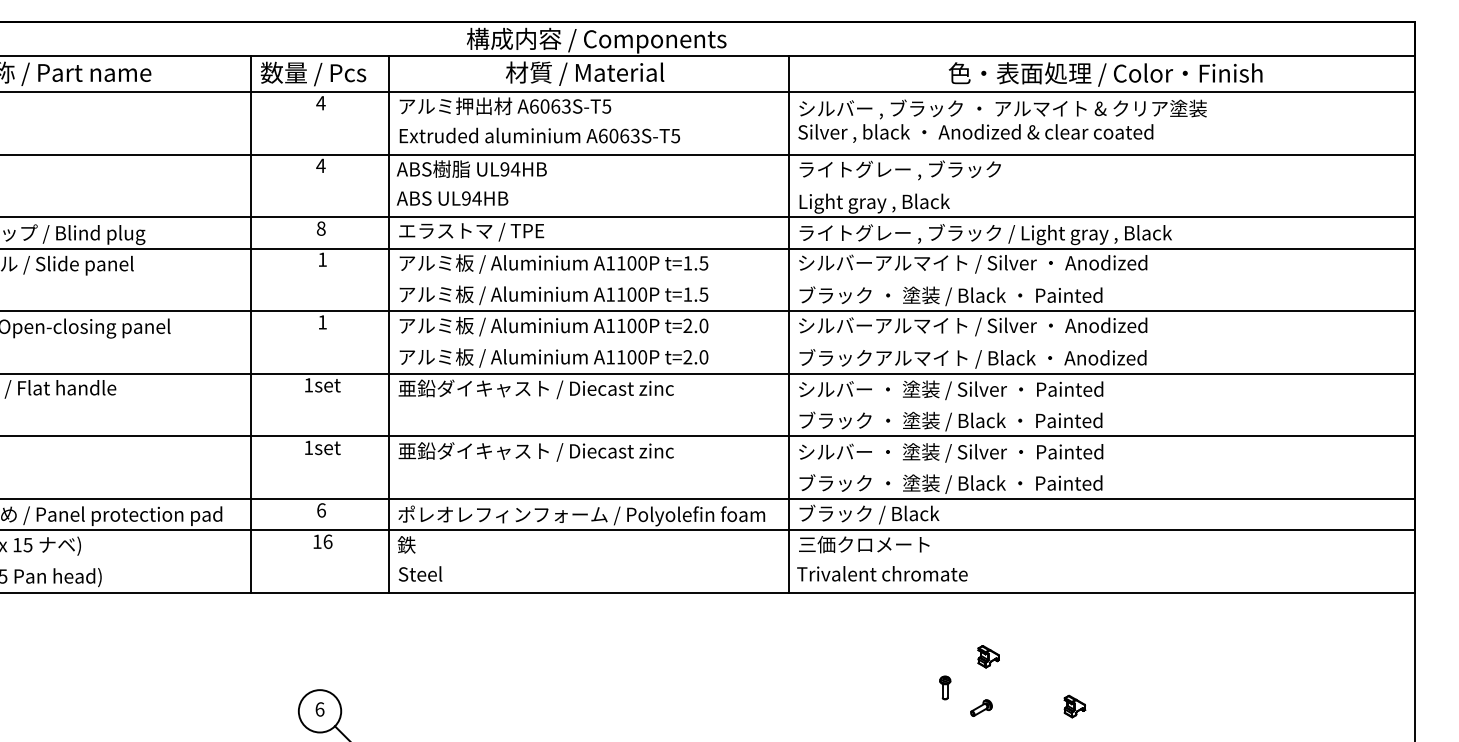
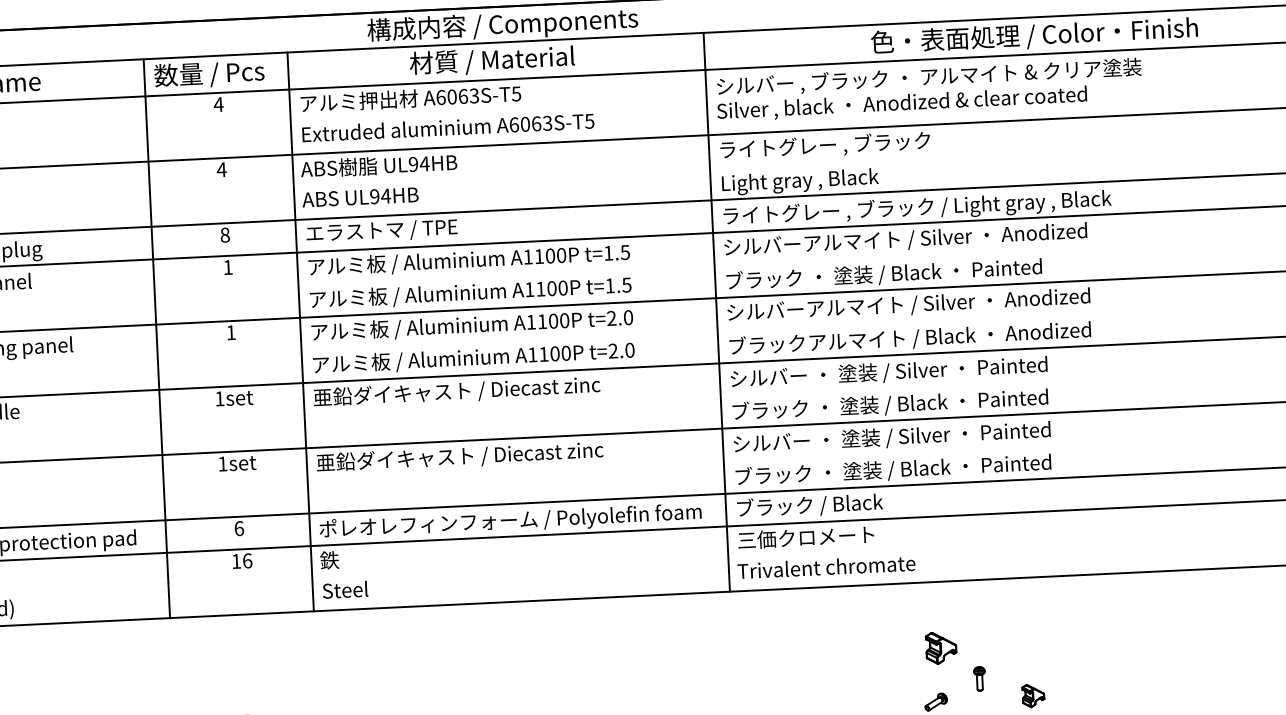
part: (988, 656) -> (941, 647), size x1.4
part: (945, 687) -> (980, 678), moved

